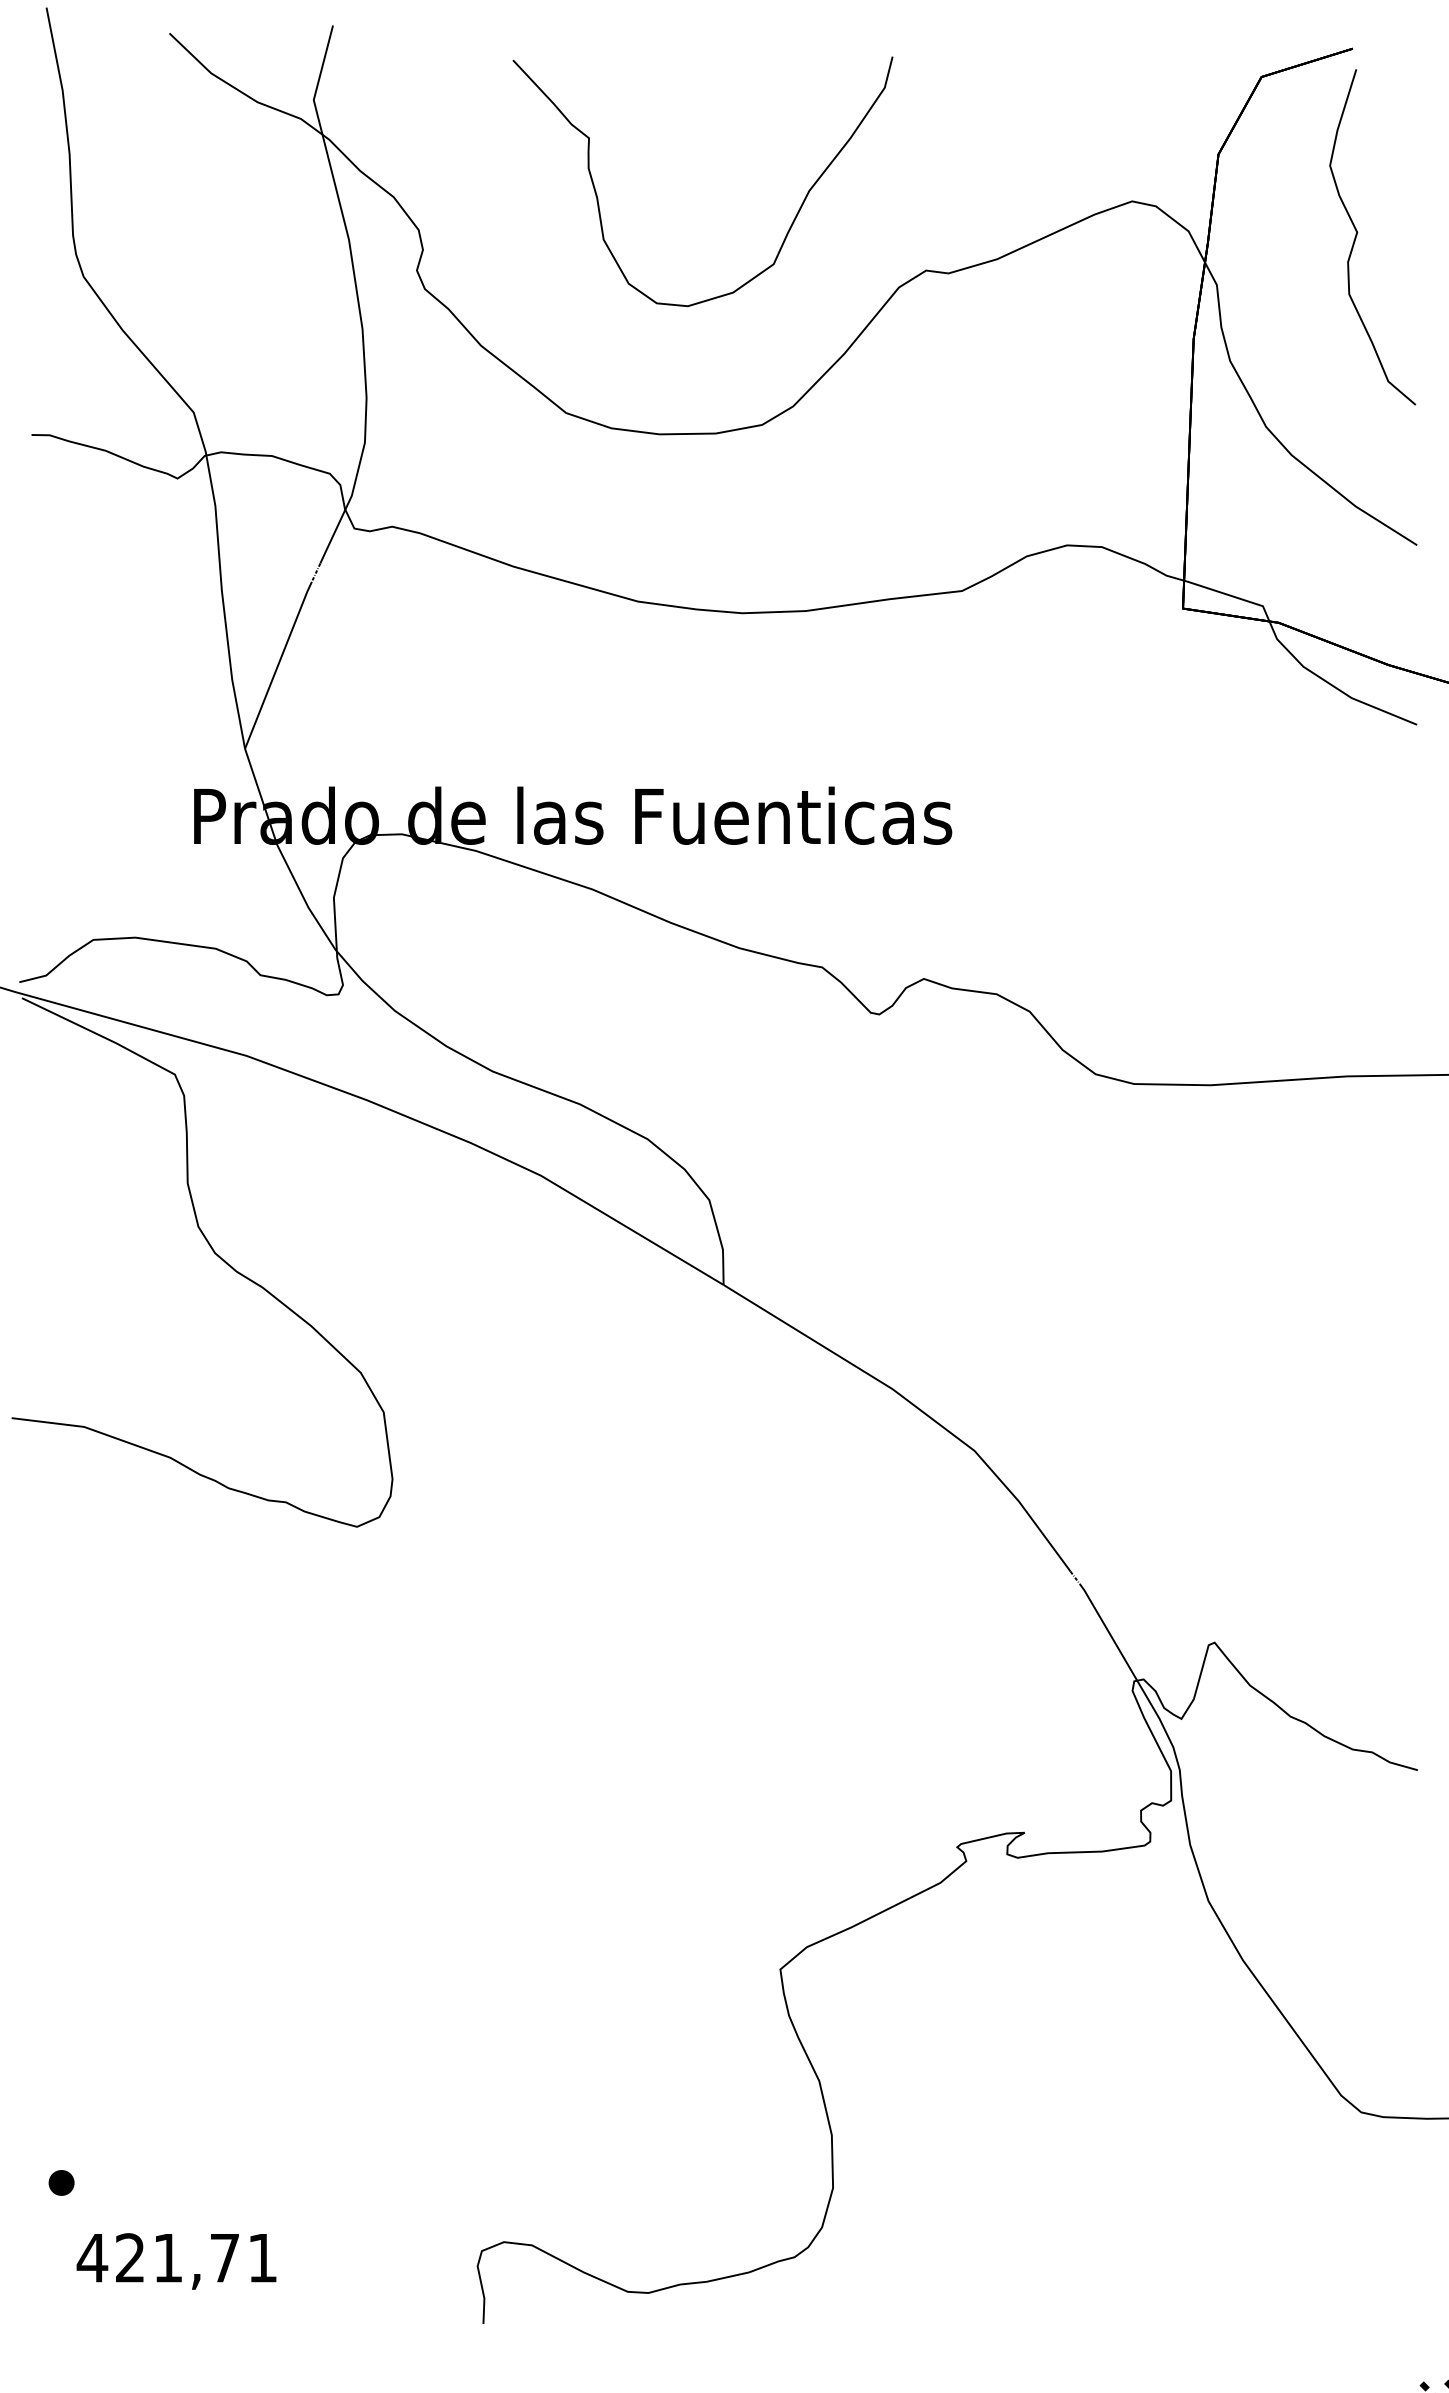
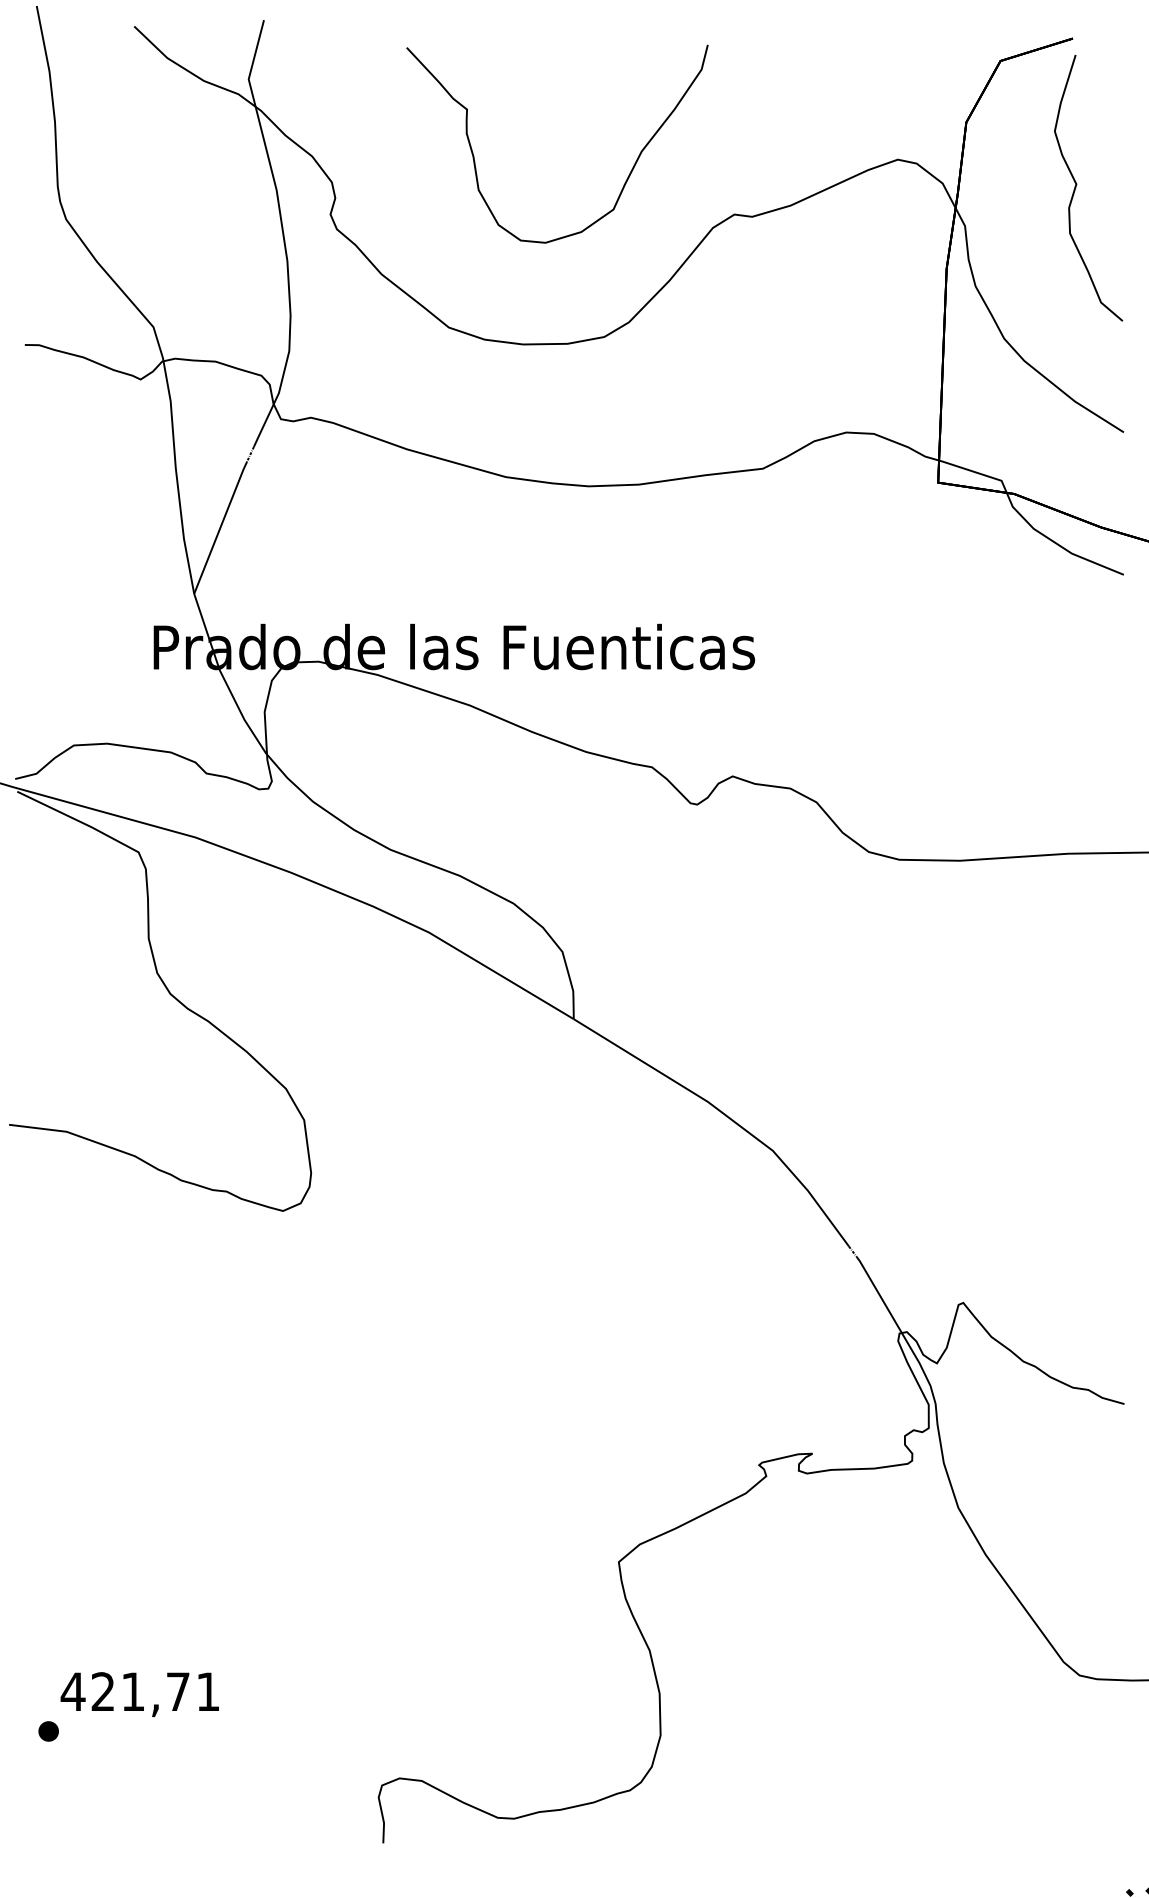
text: (176, 2261) -> (139, 1694), moved

